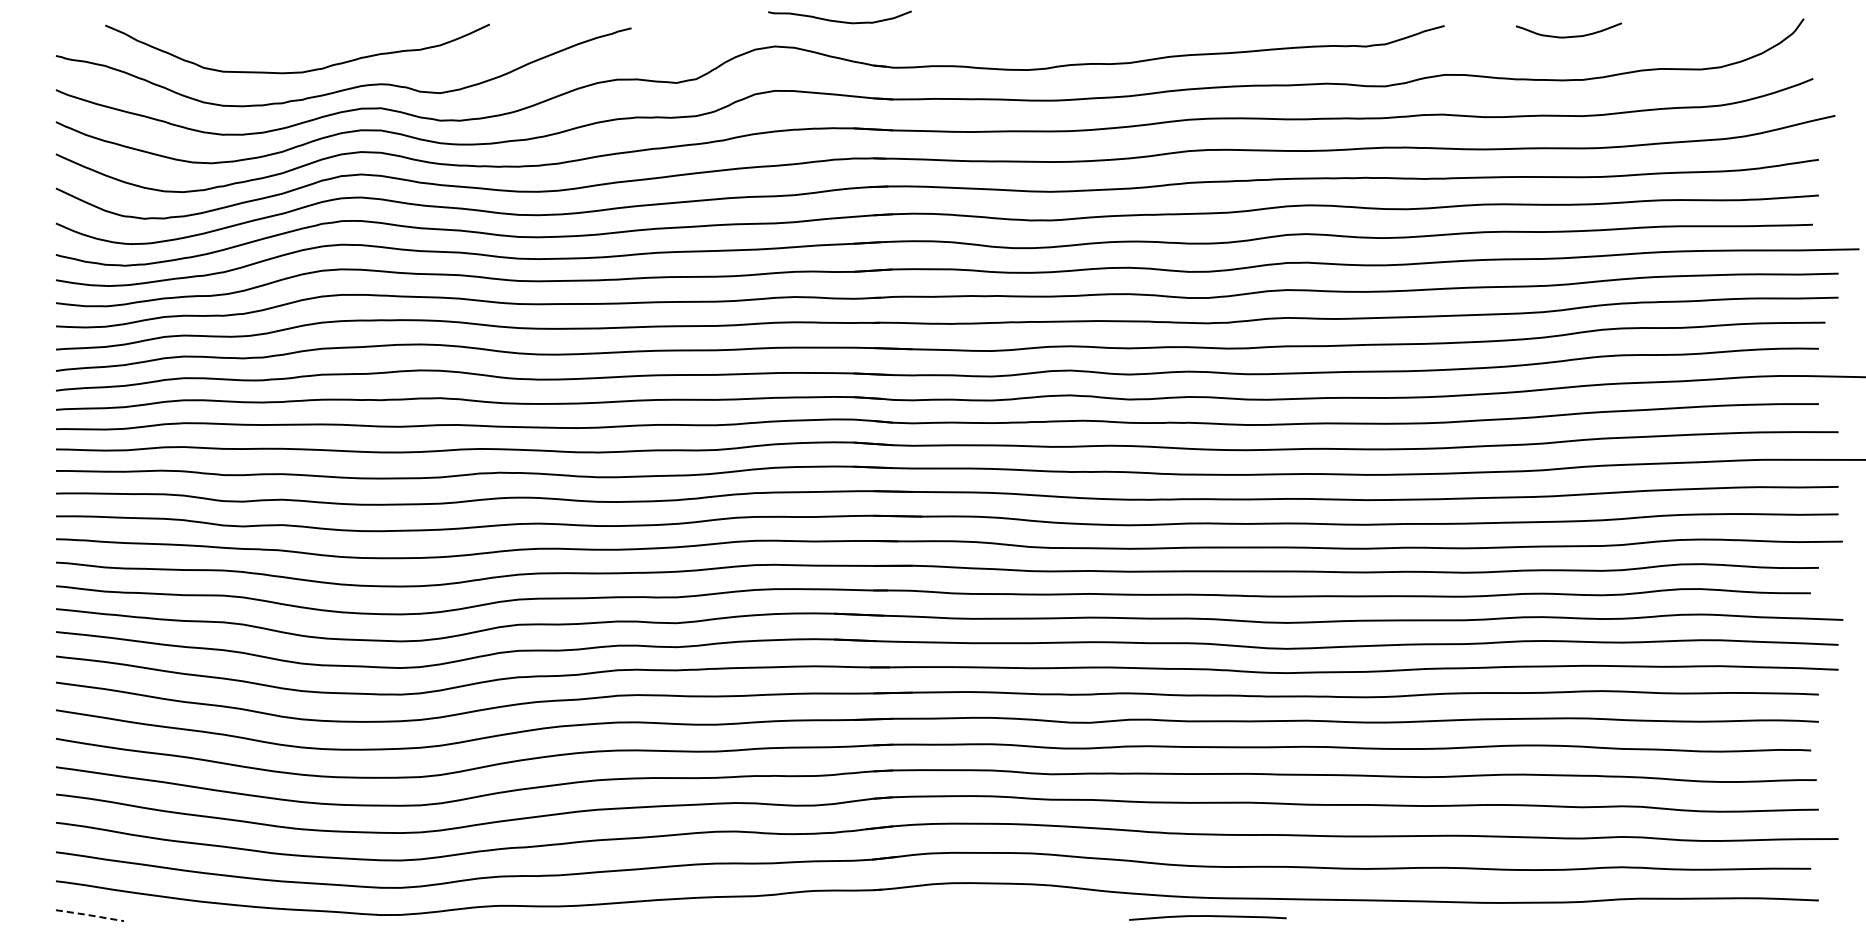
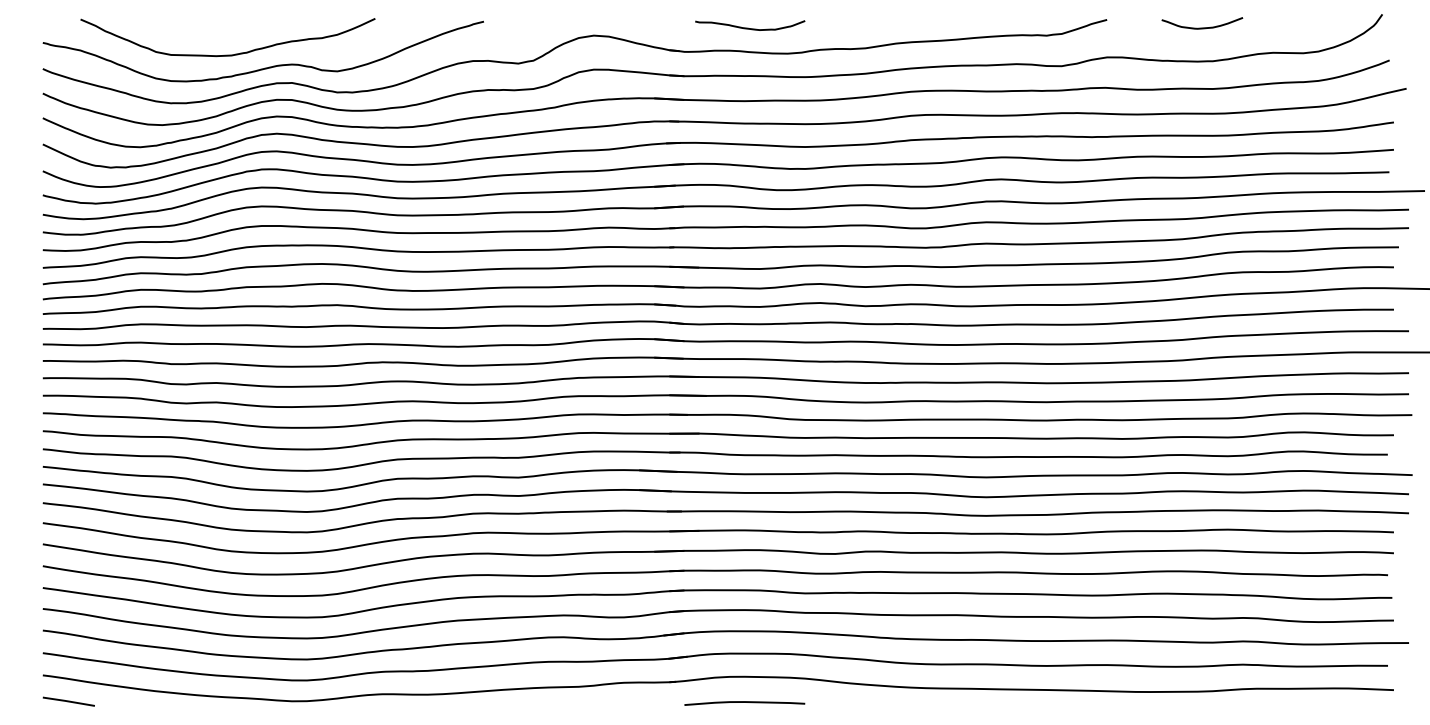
curve: (839, 20) -> (749, 27), moved
line: (88, 915) -> (67, 701), dashed -> solid
curve: (1207, 916) -> (744, 702), moved

